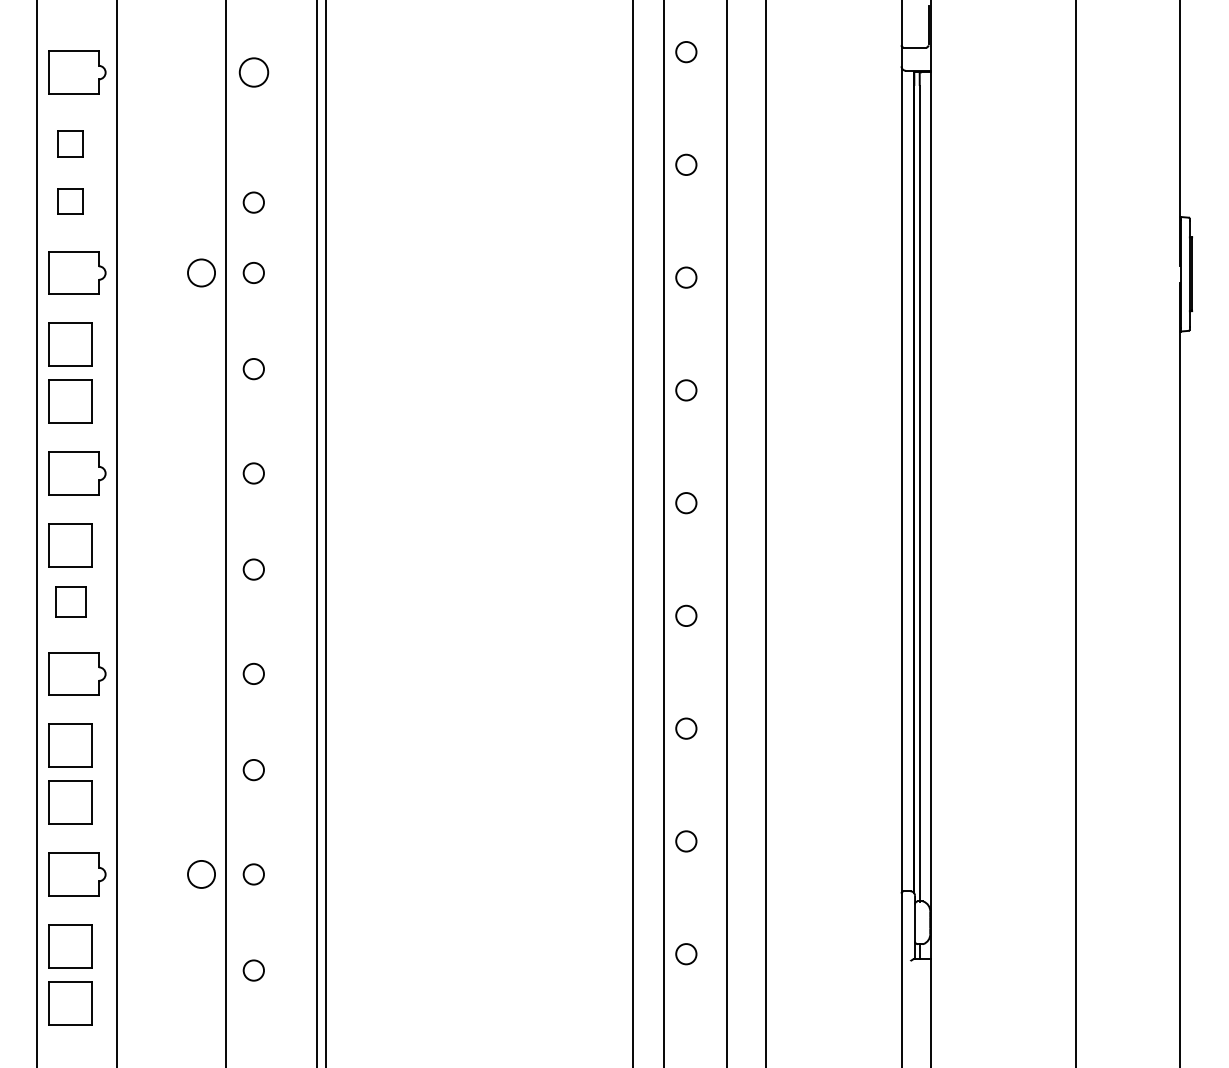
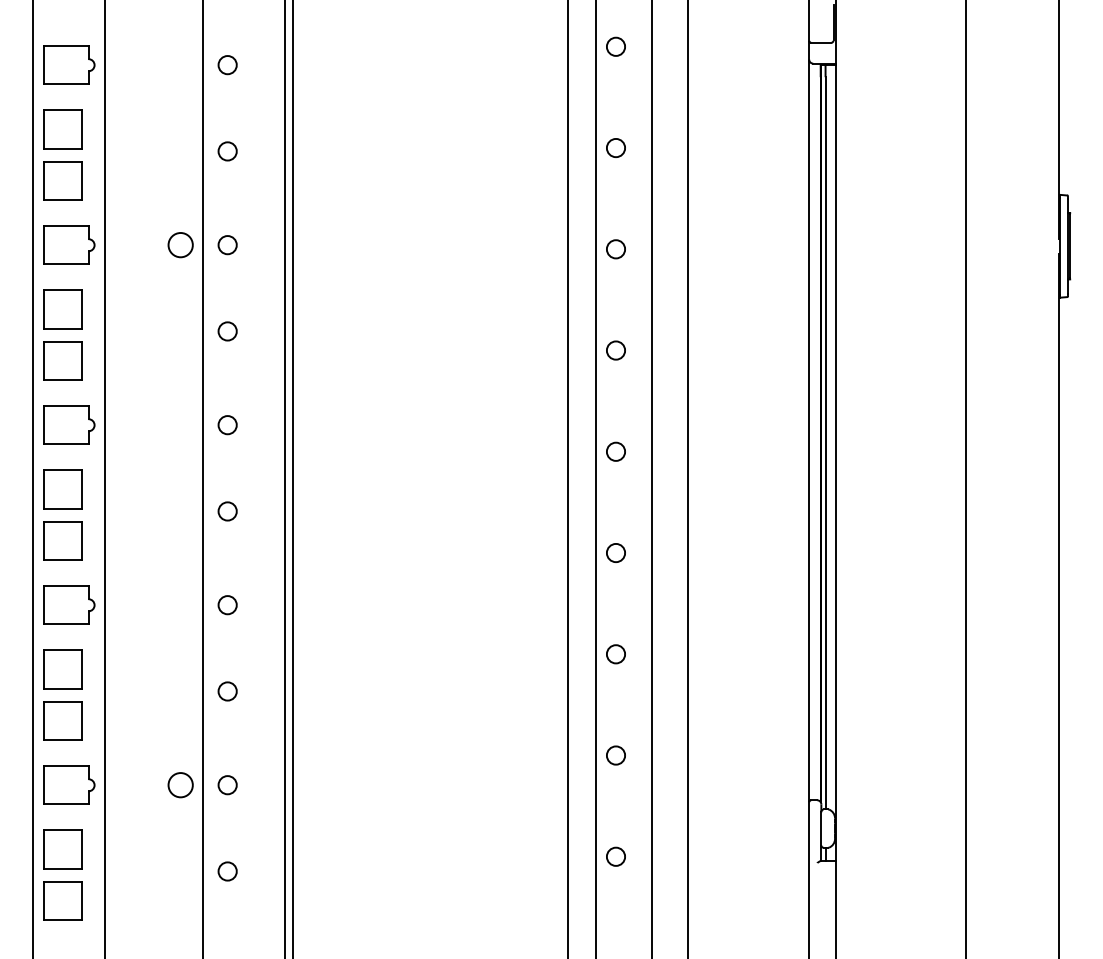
circle: (253, 72) -> (227, 65), size x0.71
part: (70, 144) -> (63, 129), size x1.67
part: (70, 201) -> (63, 180), size x1.67
circle: (253, 202) -> (227, 151), moved
part: (70, 602) -> (63, 541), size x1.43

